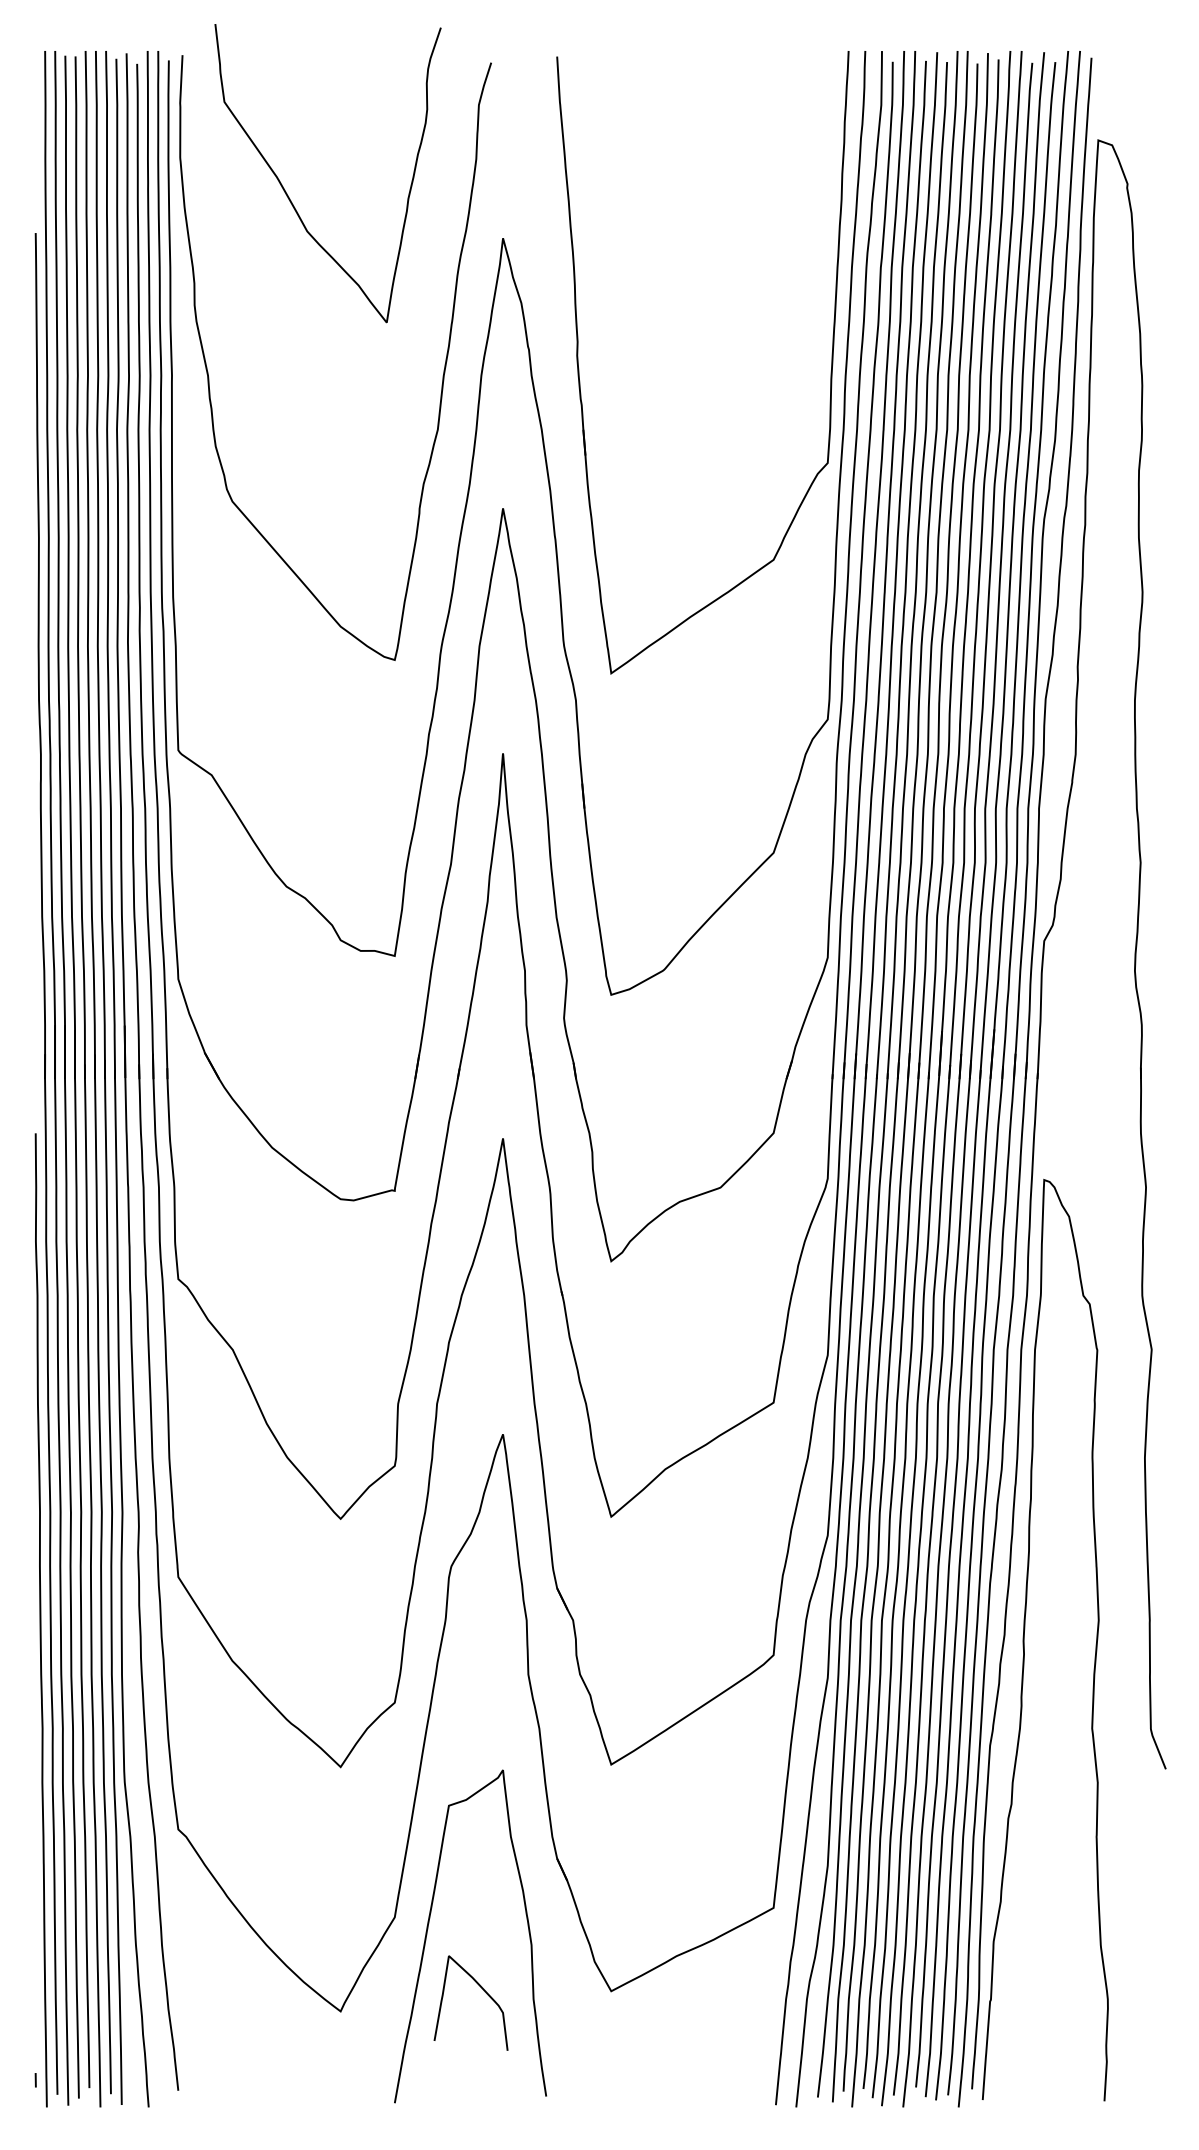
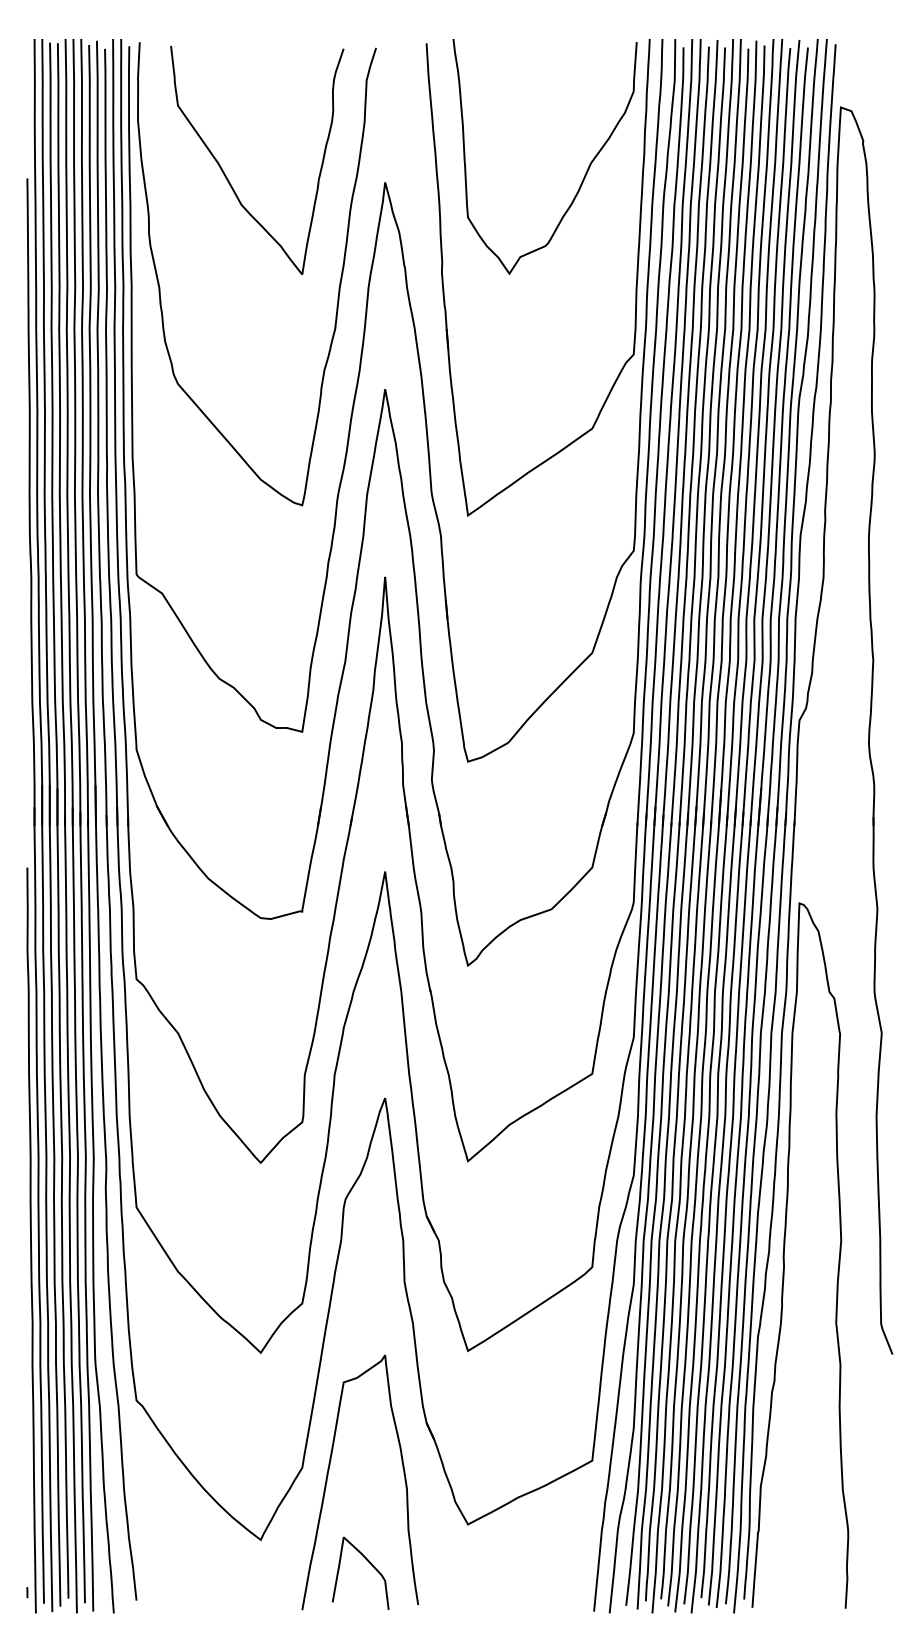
curve: (290, 198) -> (228, 179), moved
curve: (765, 224) -> (586, 171), added
curve: (482, 1989) -> (369, 1562), moved

